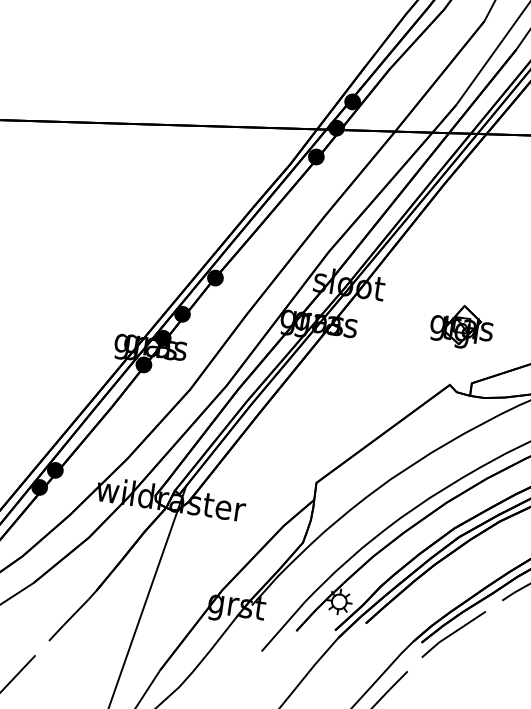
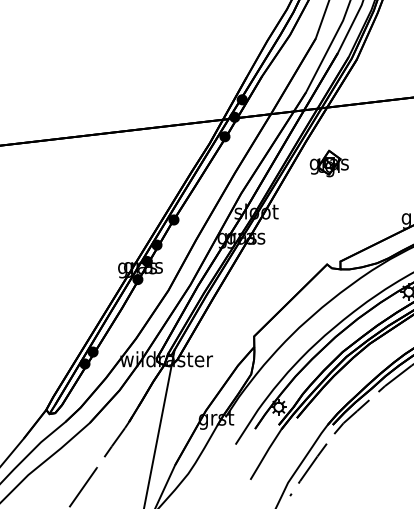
part: (460, 326) -> (328, 163), moved

